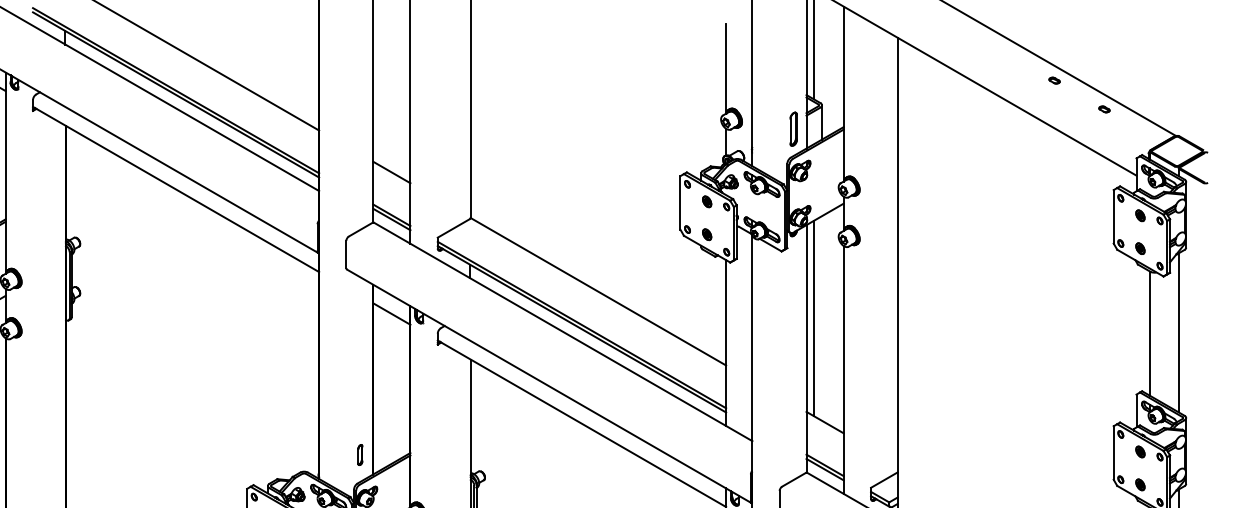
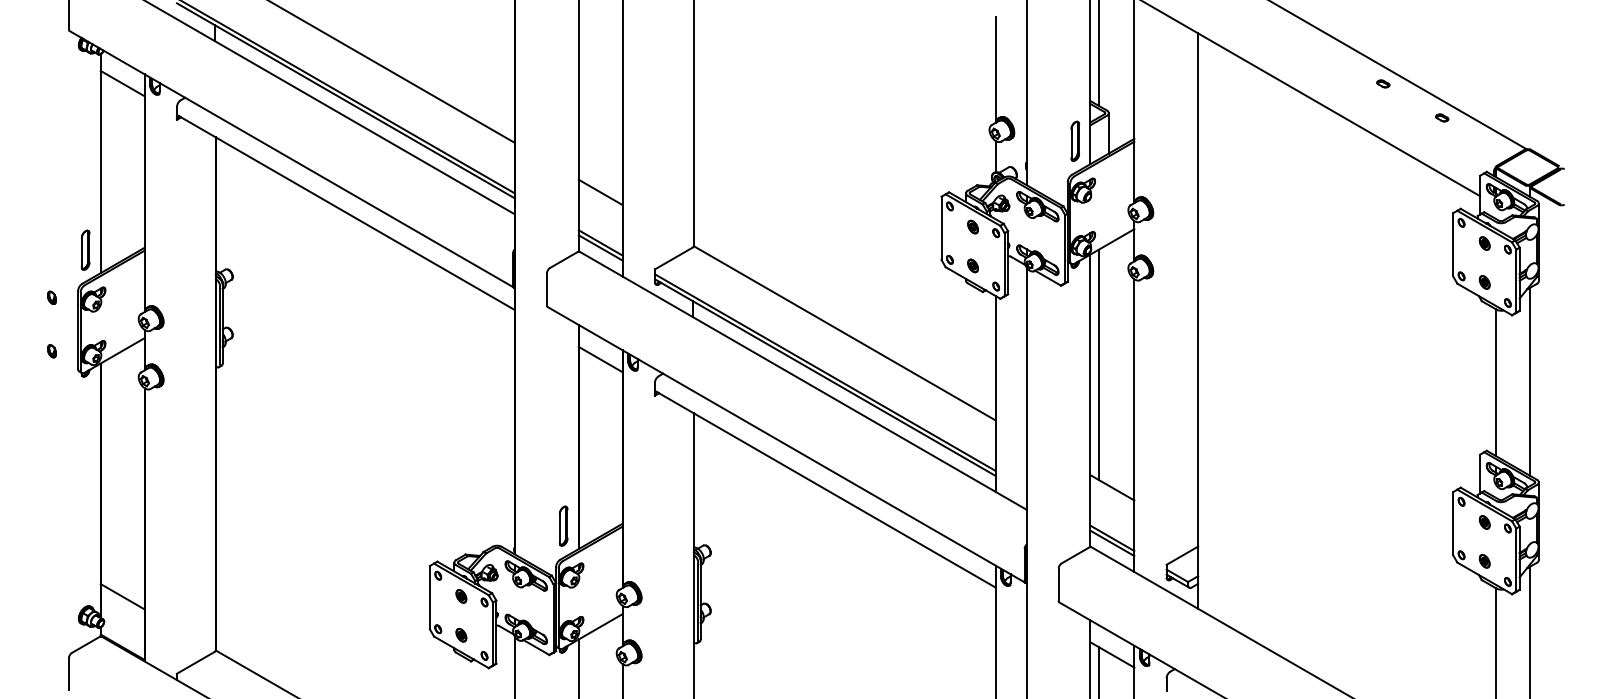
part: (360, 454) -> (563, 525), size x1.67

